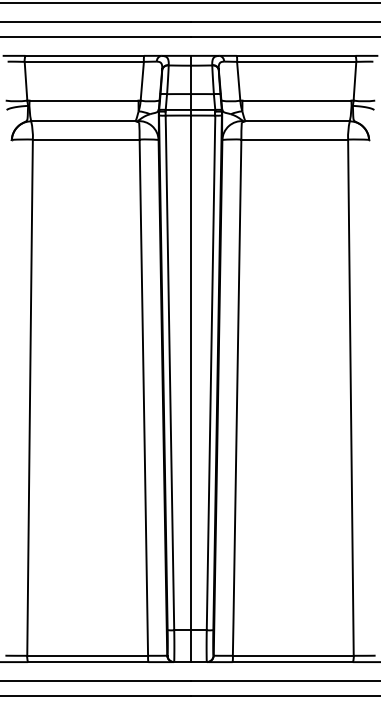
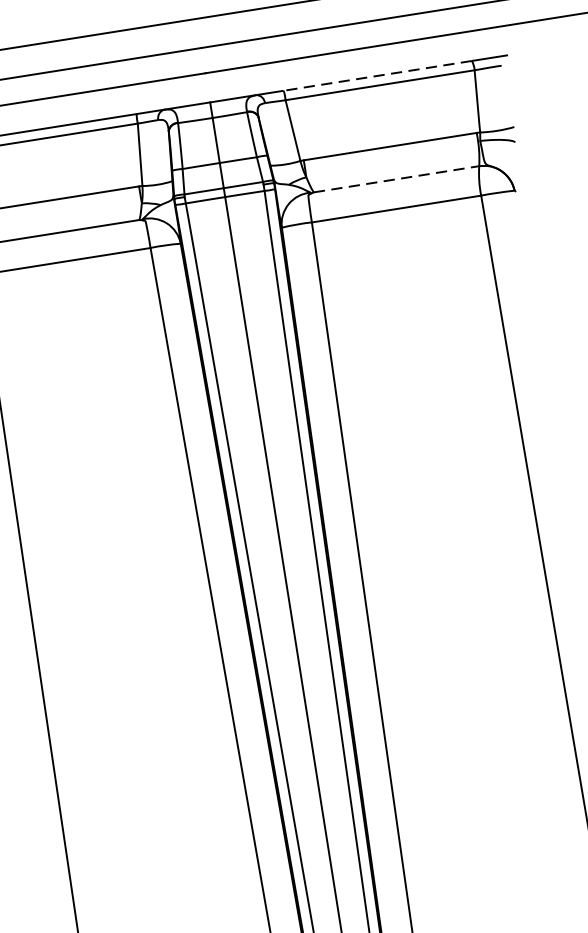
line: (295, 55) -> (376, 75), solid -> dashed
line: (298, 121) -> (397, 179), solid -> dashed

